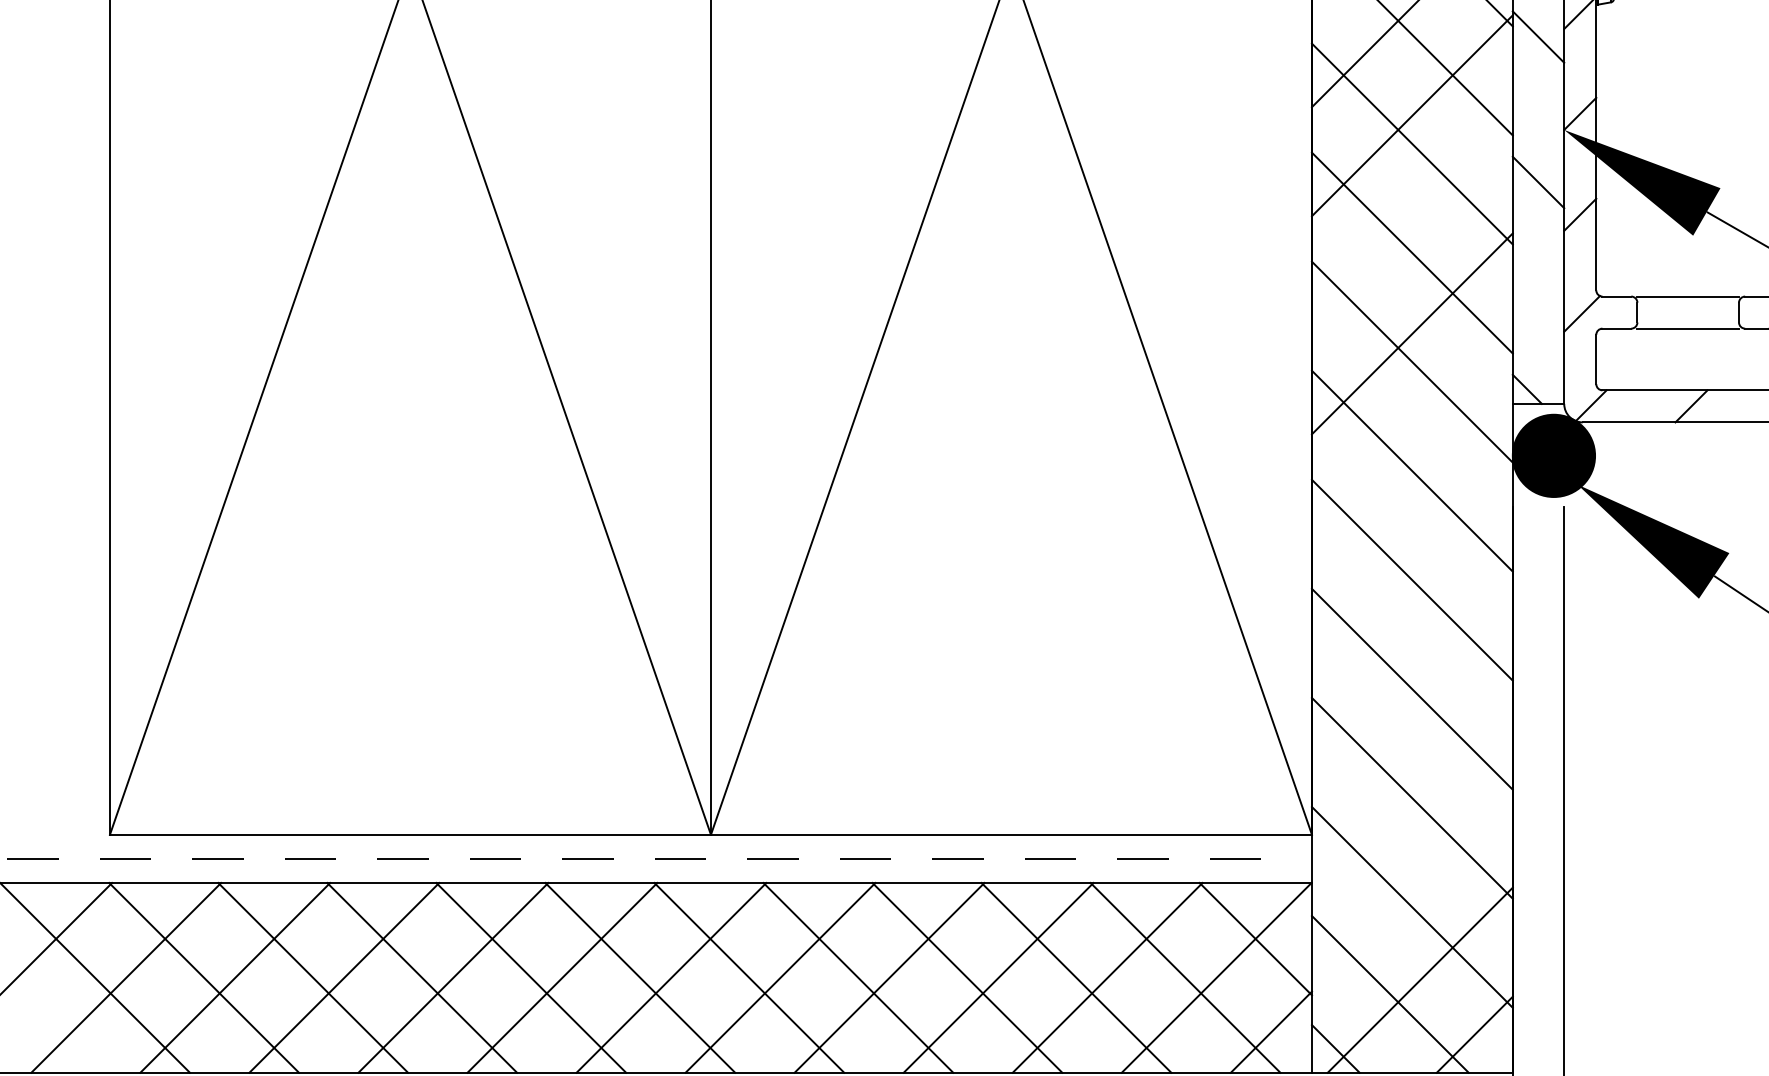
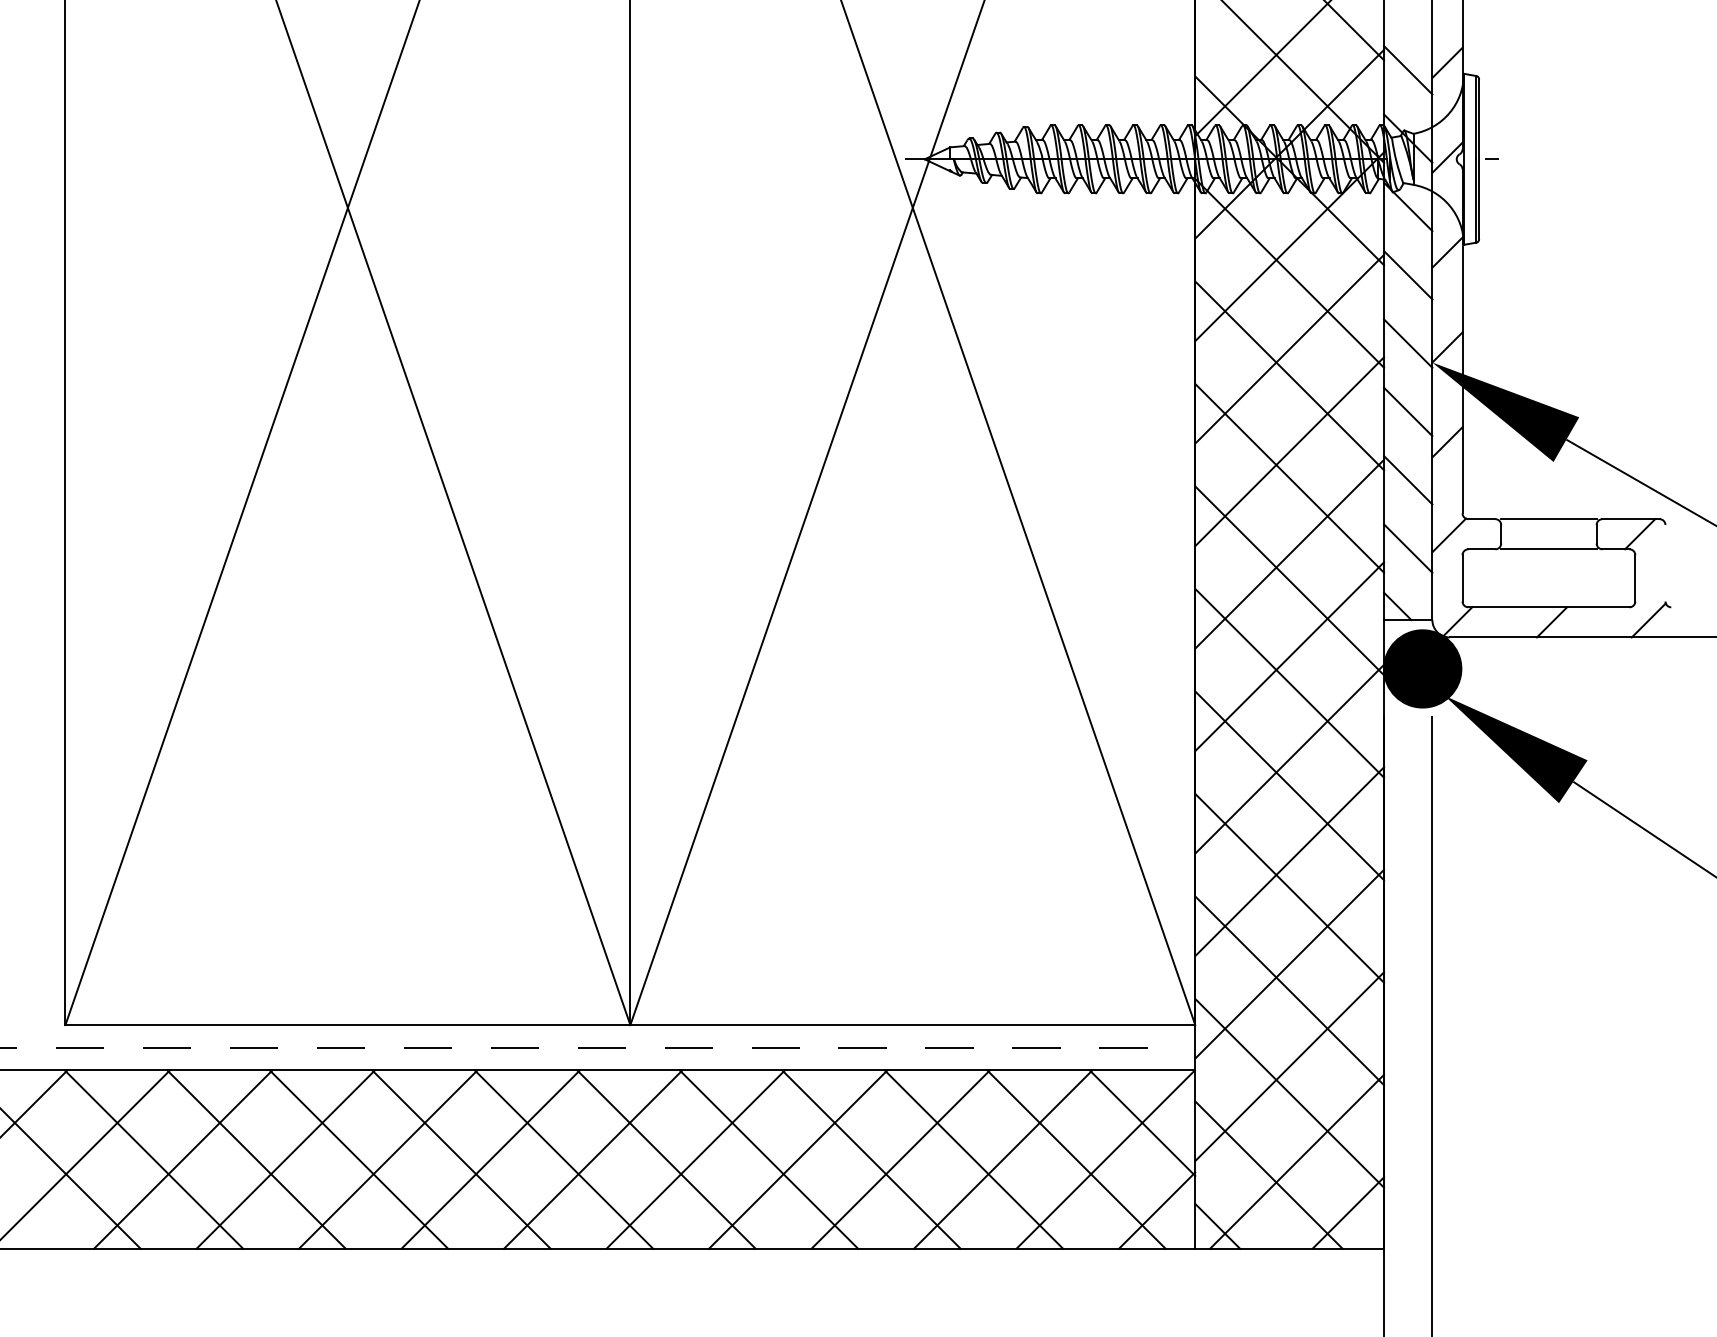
line: (1538, 109) -> (1408, 343), added
line: (1412, 224) -> (1289, 451), added
line: (1538, 255) -> (1408, 480), added
line: (1538, 327) -> (1408, 548), added
line: (1412, 442) -> (1289, 656), added
line: (1412, 551) -> (1289, 758), added
line: (1412, 660) -> (1289, 861), added
line: (1412, 769) -> (1289, 963), added
line: (1412, 878) -> (1289, 1066), added

